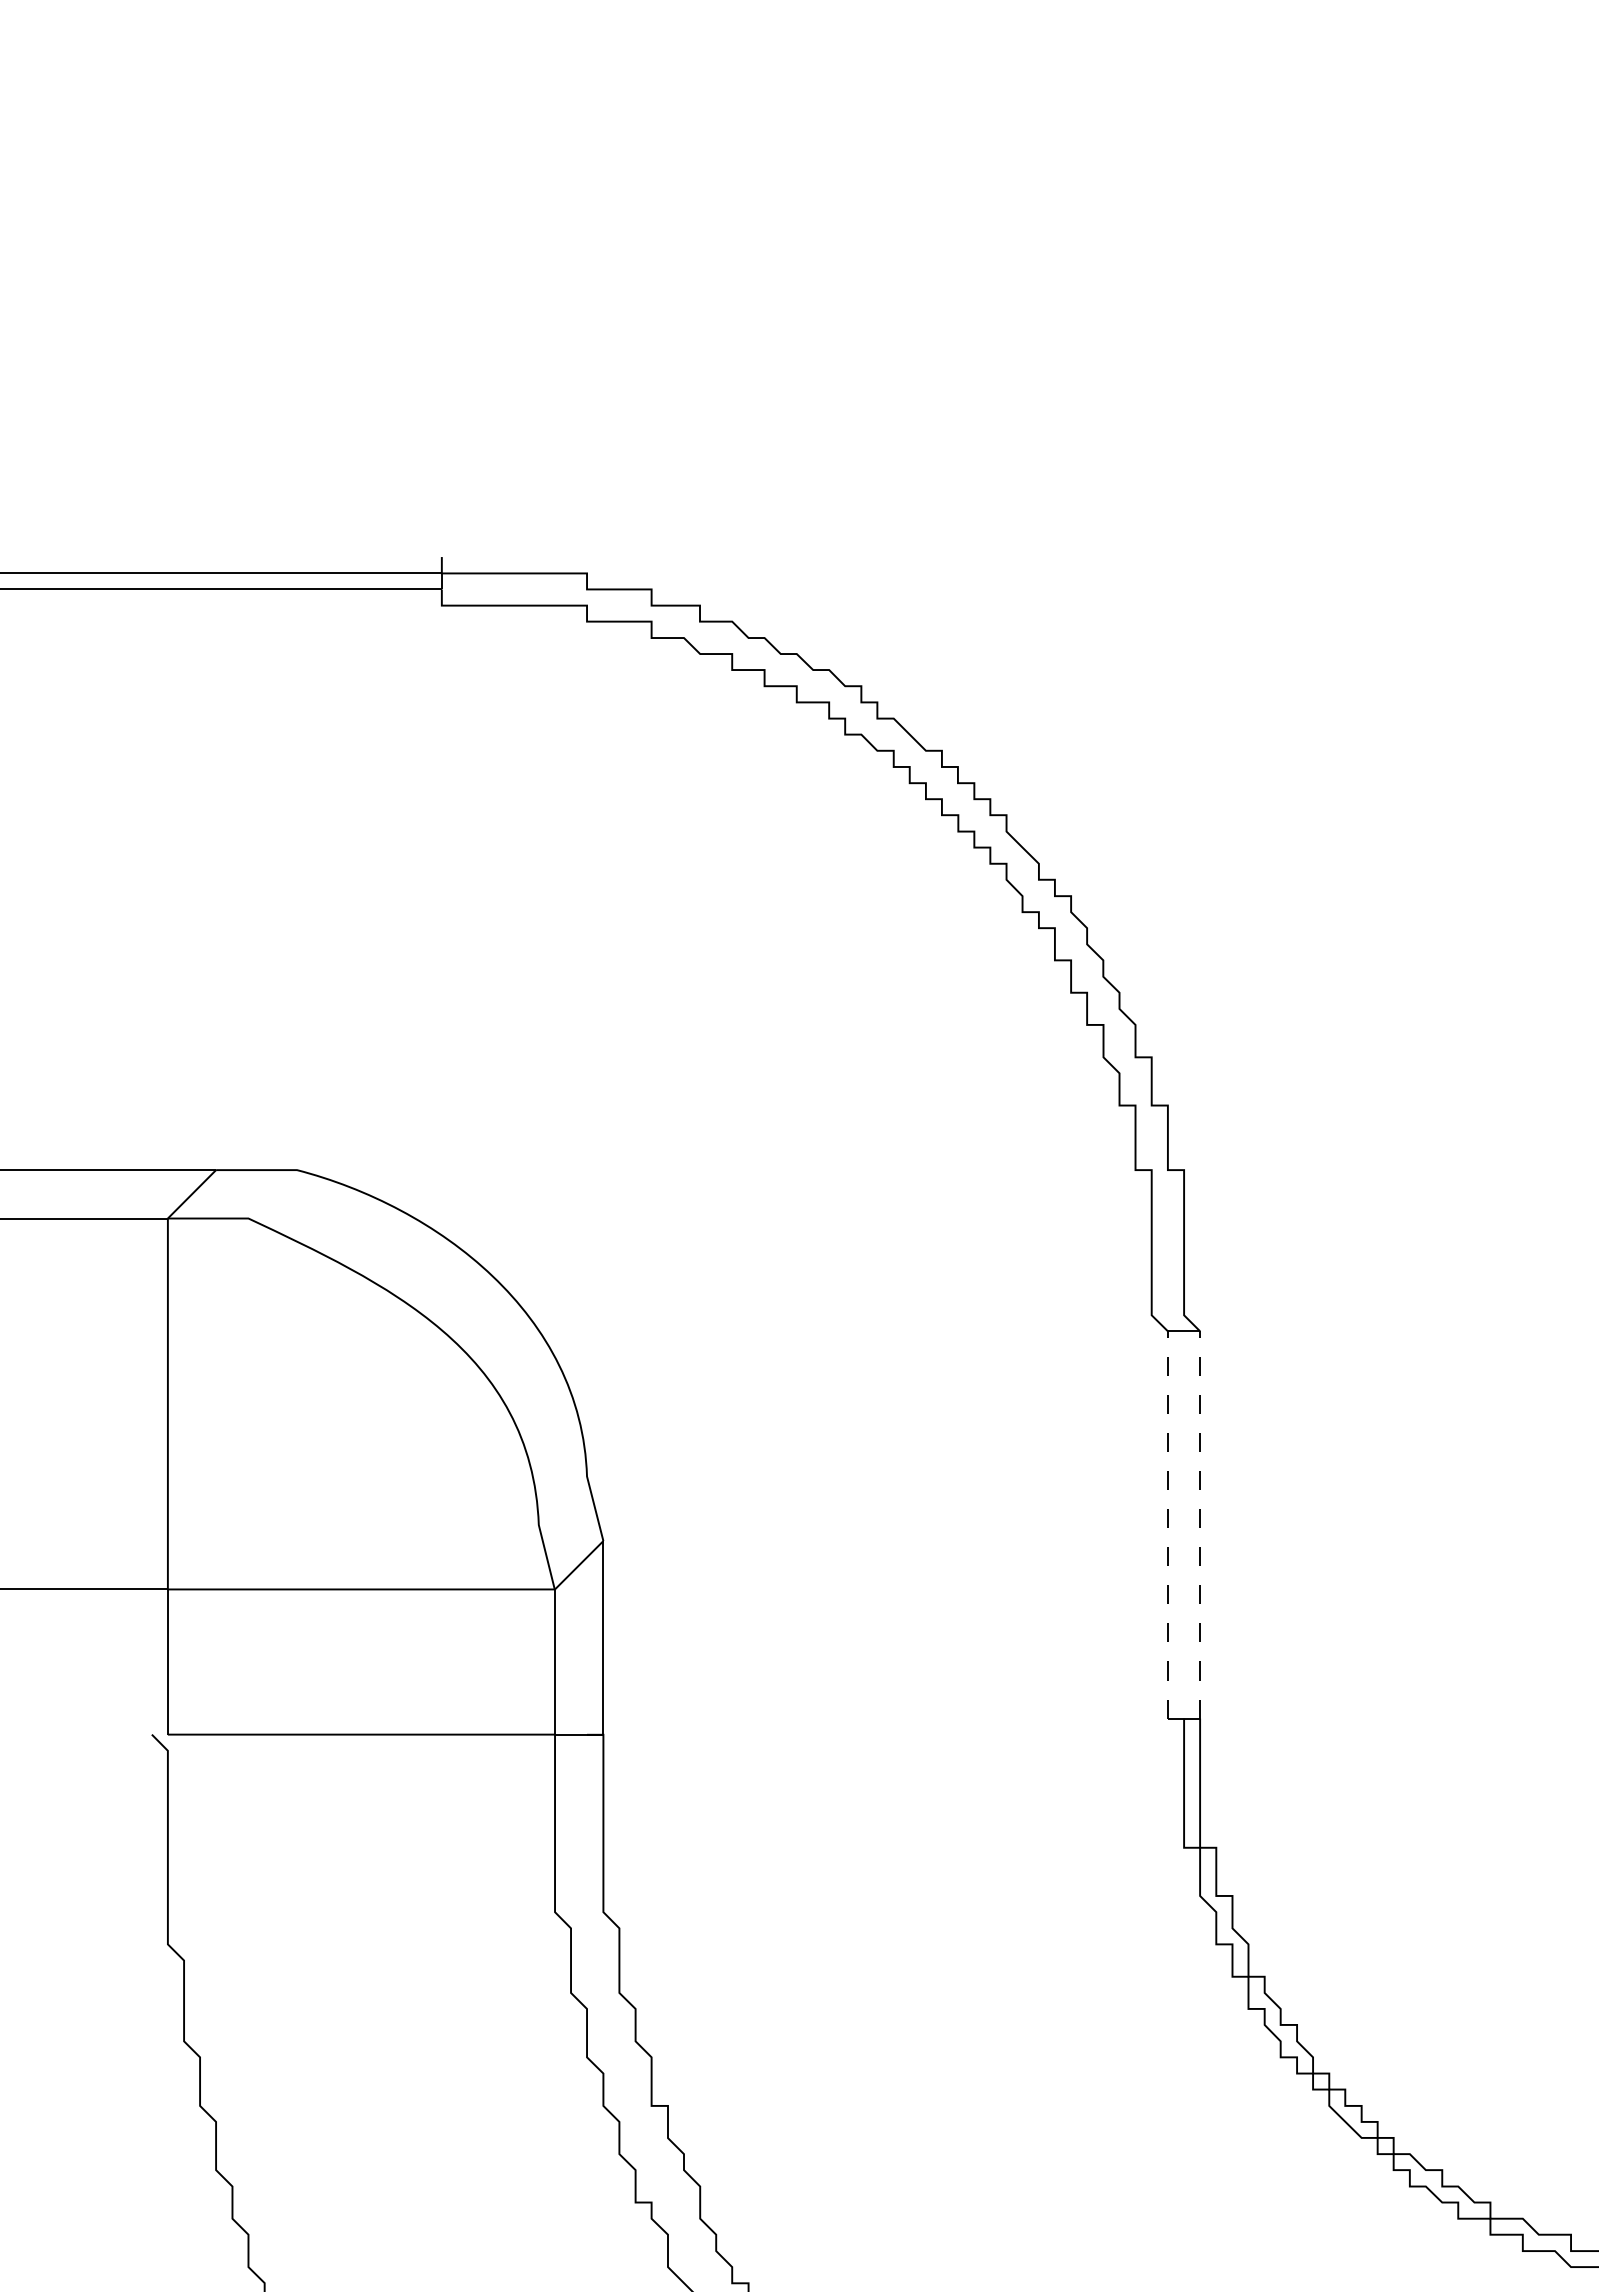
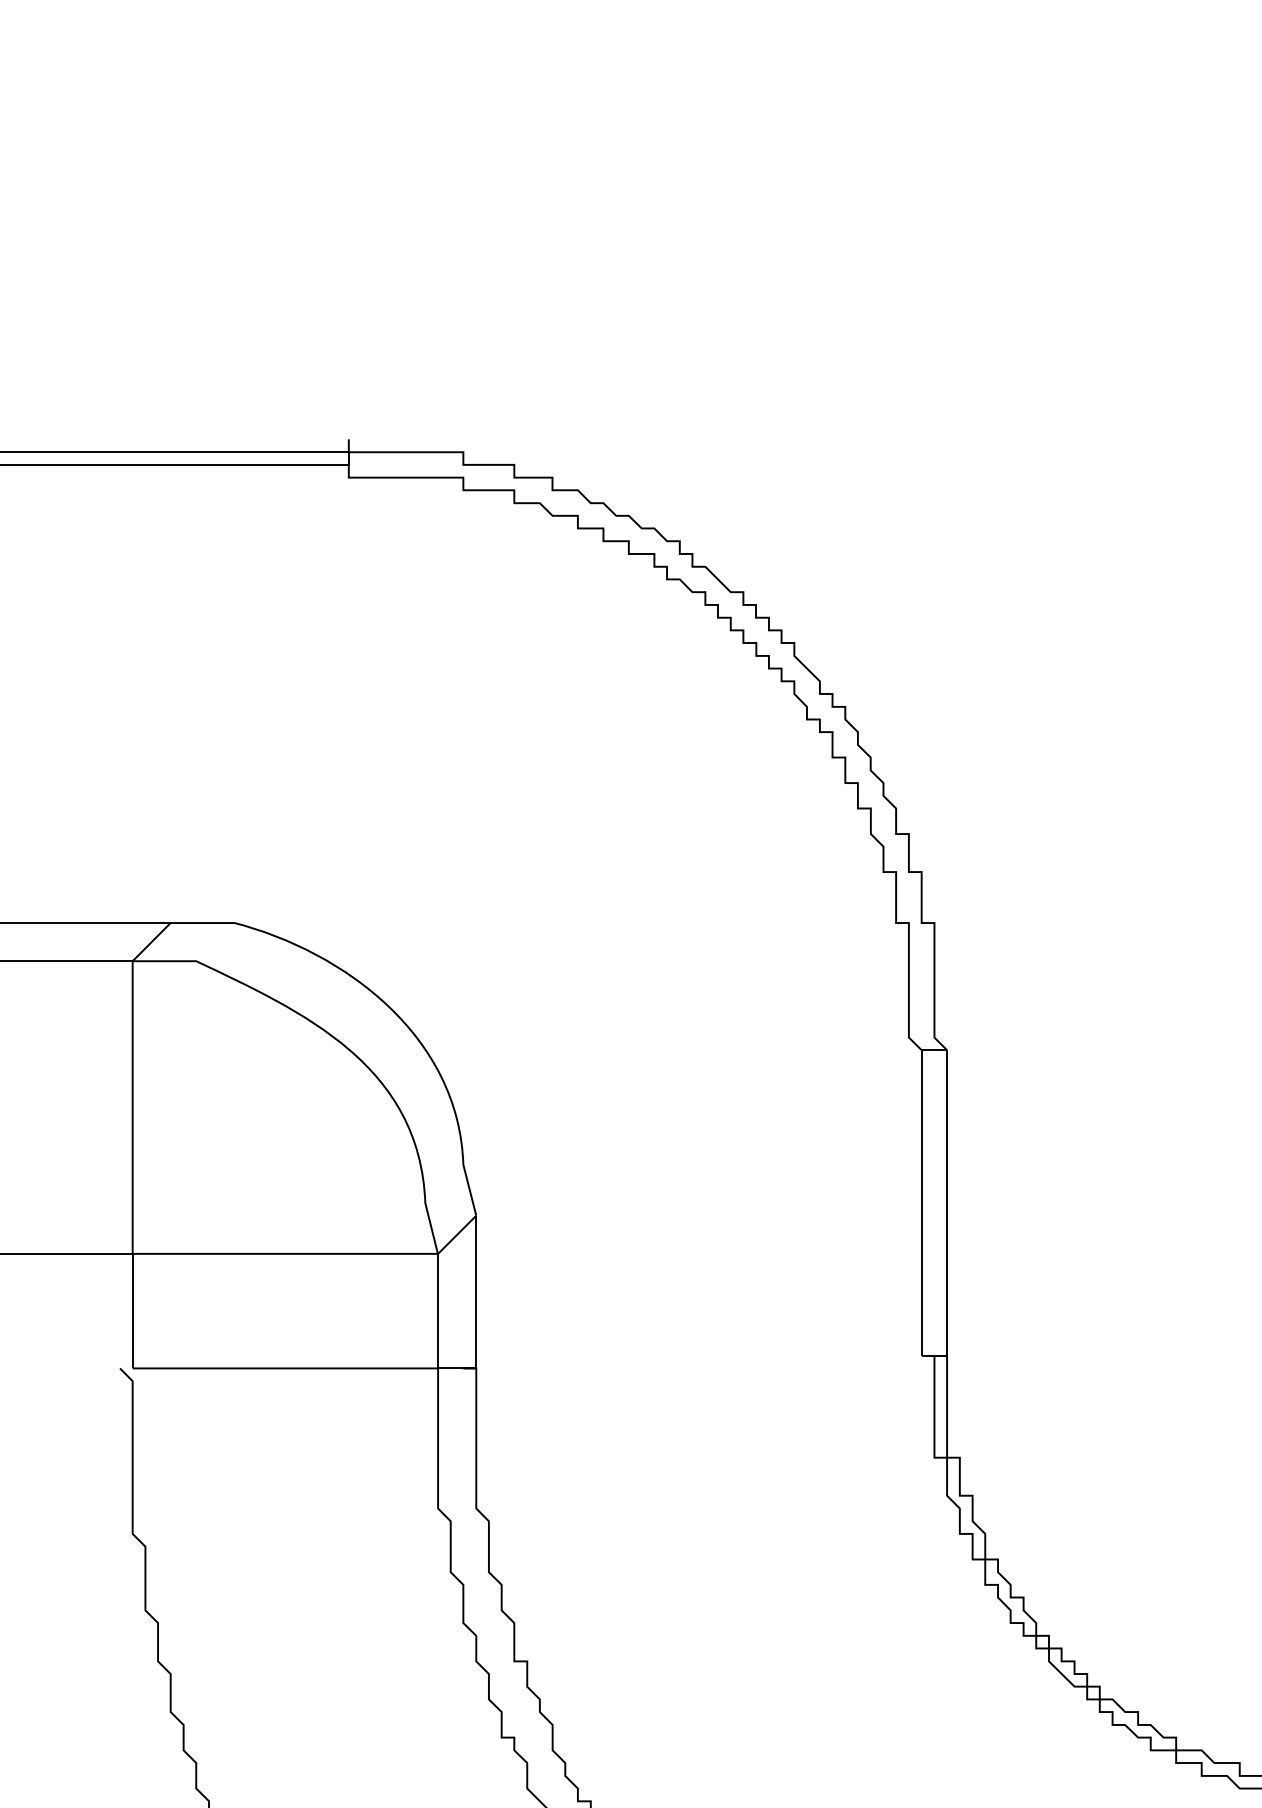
line: (1167, 1524) -> (921, 1202), dashed -> solid
line: (1200, 1524) -> (947, 1202), dashed -> solid

